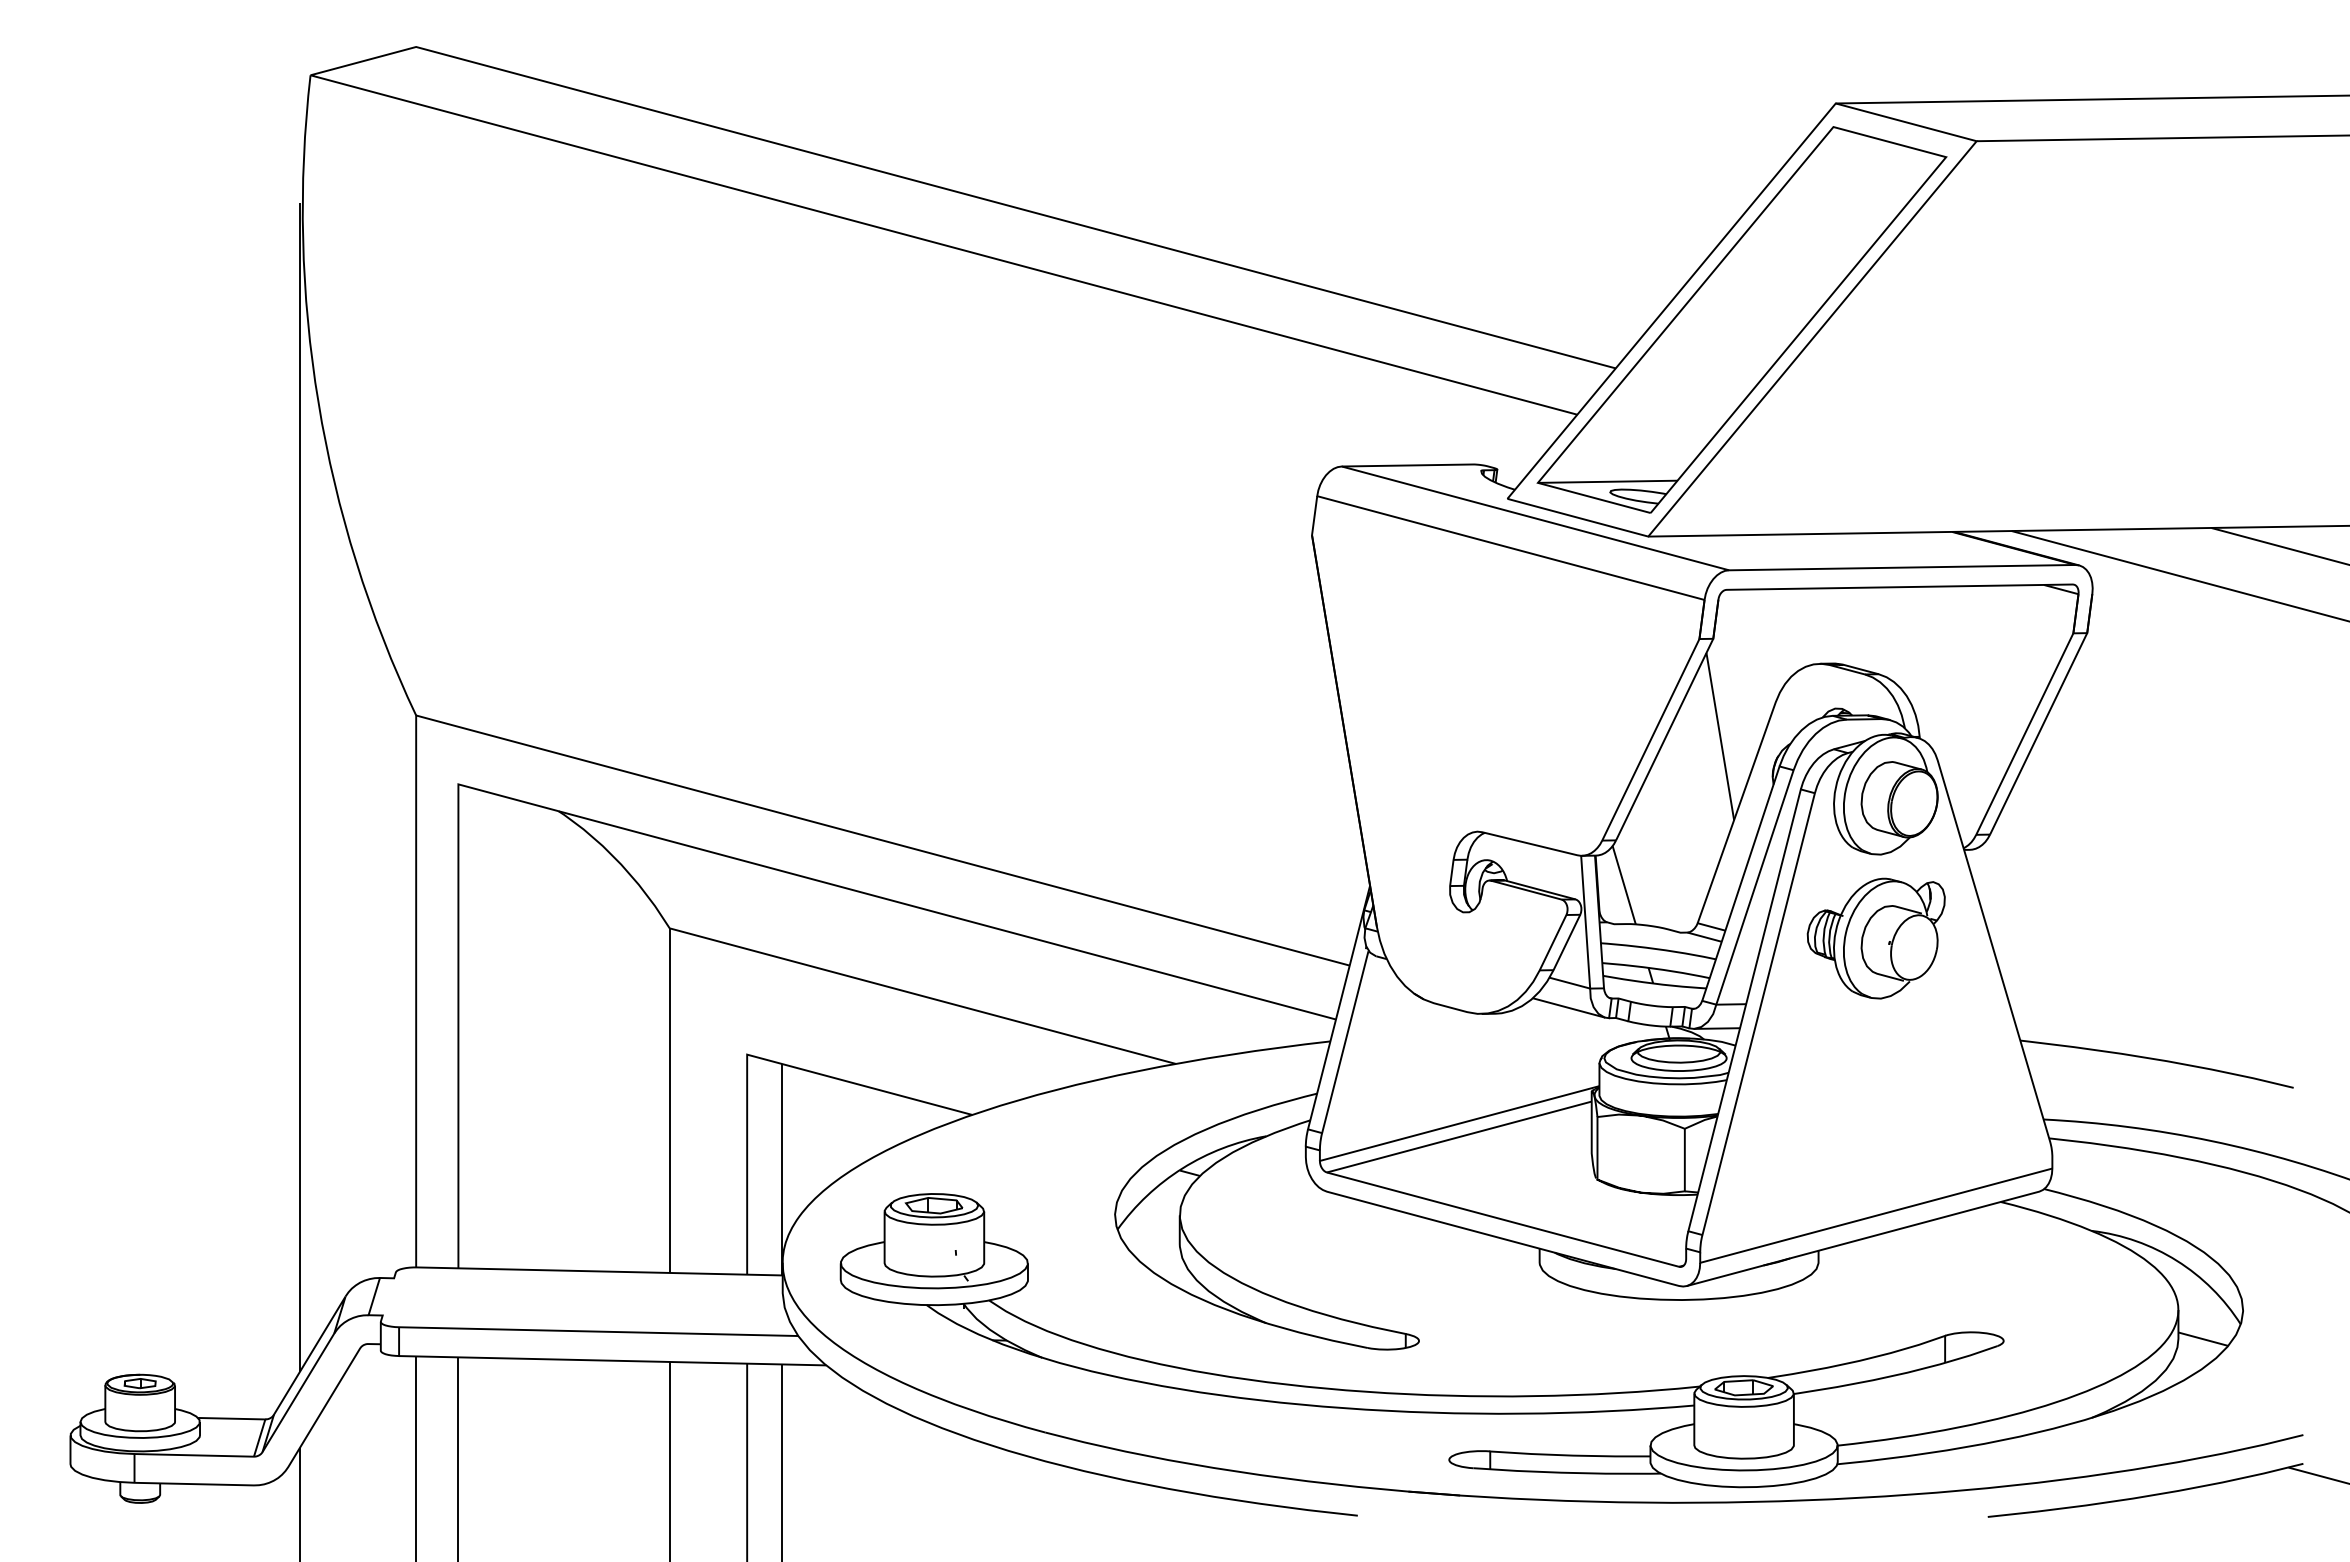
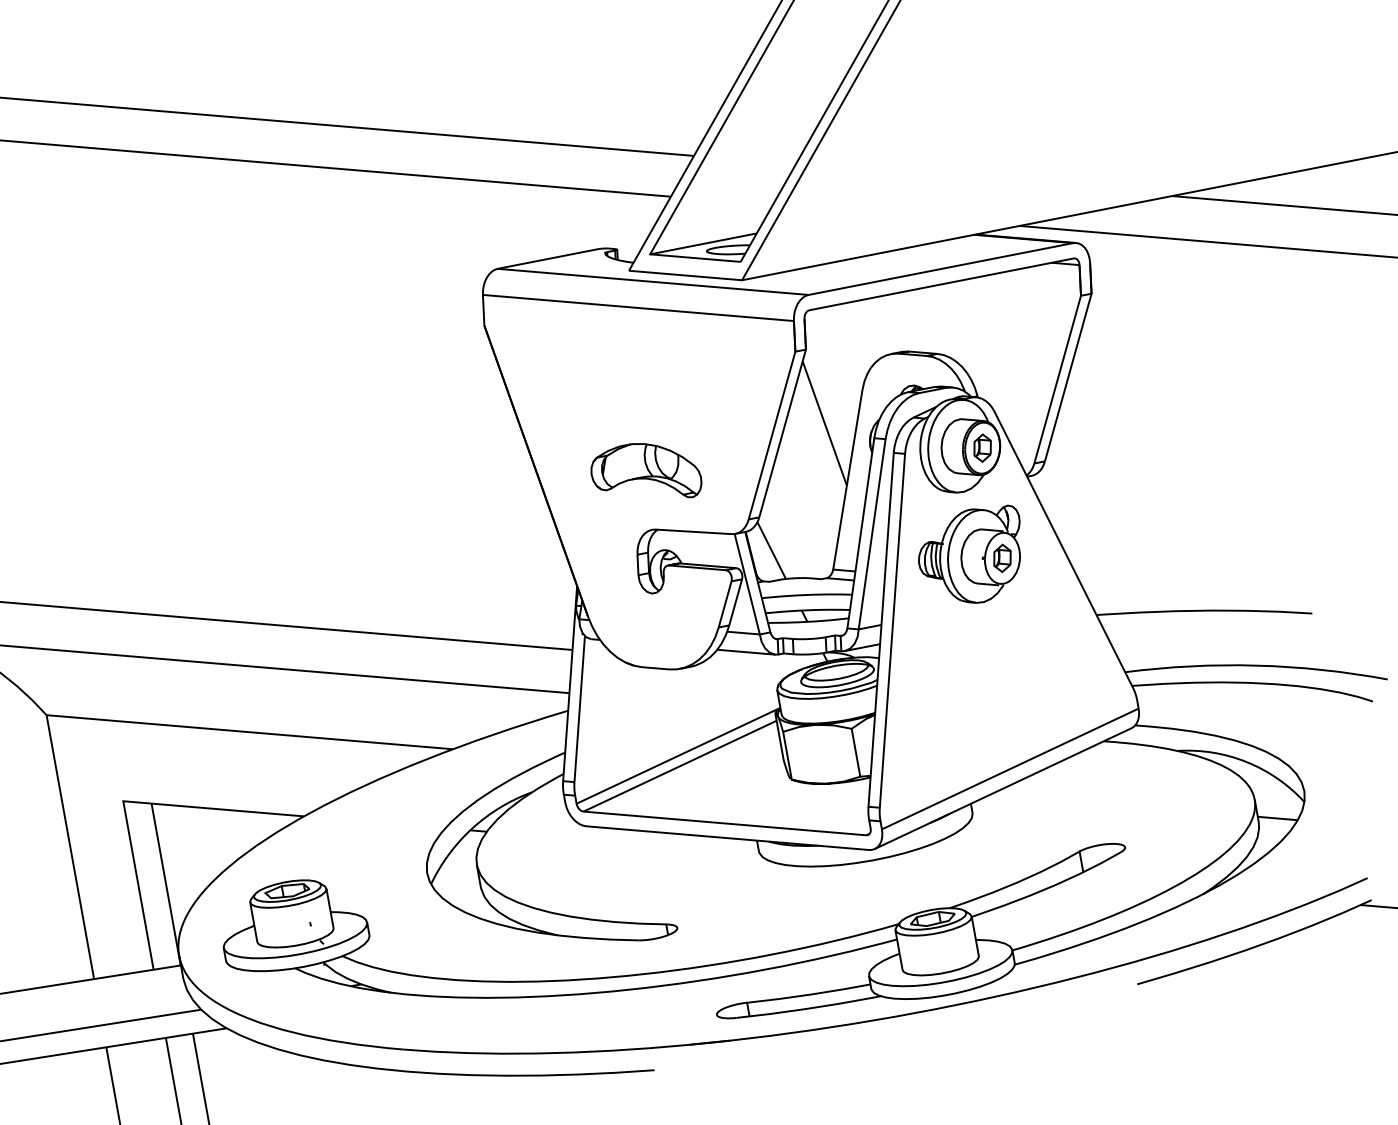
part: (1482, 758) -> (645, 473), added
part: (1914, 803) -> (982, 448), added
part: (1914, 947) -> (1002, 558), added

